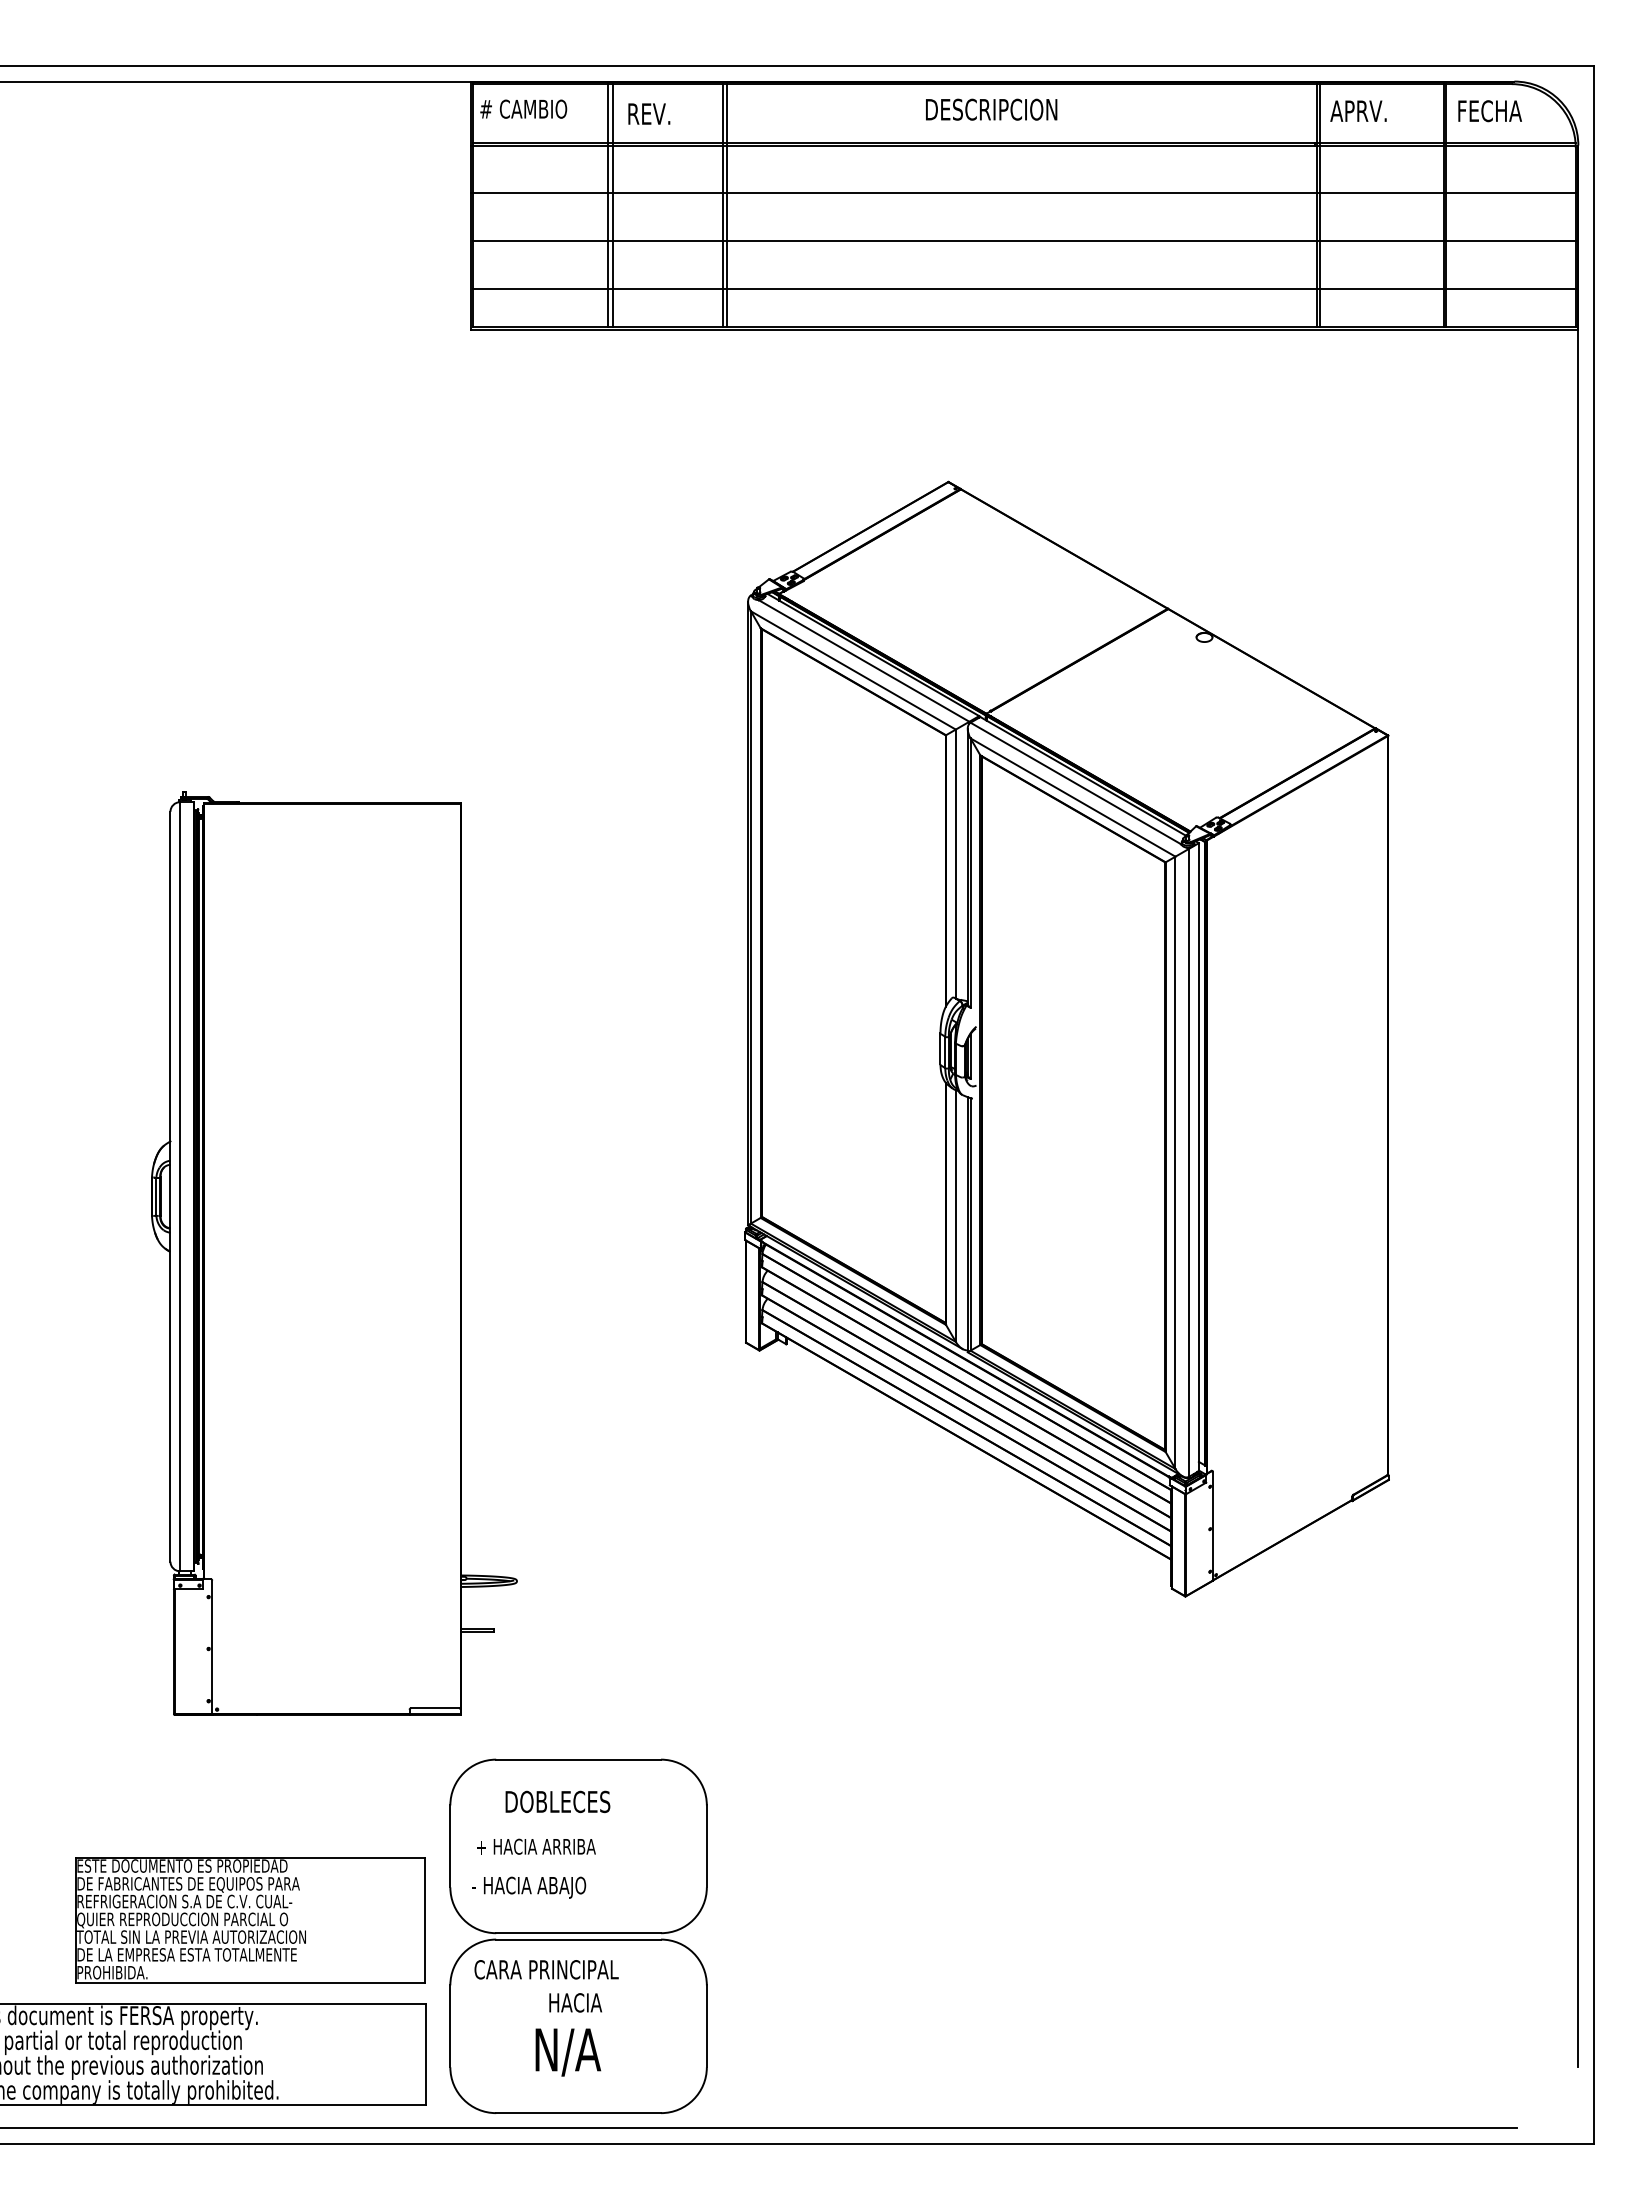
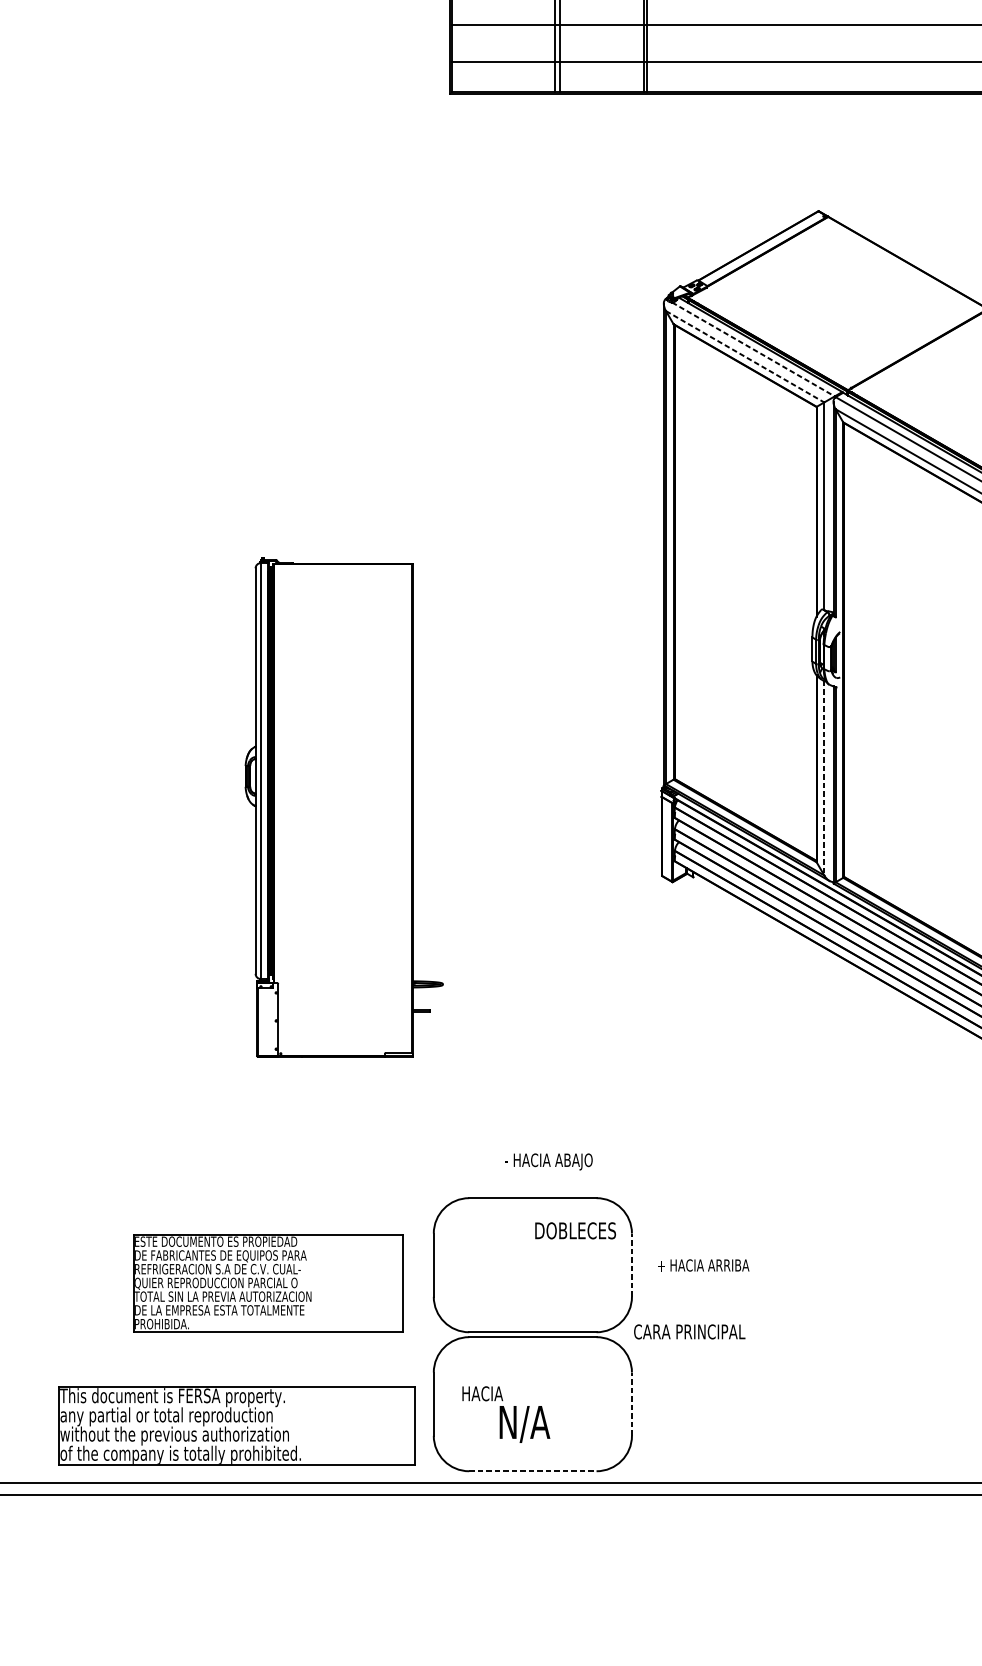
line: (864, 660) -> (753, 349), solid -> dashed
line: (853, 670) -> (745, 356), solid -> dashed
line: (955, 1216) -> (824, 778), solid -> dashed
part: (334, 1253) -> (344, 807), size x0.7
text: (557, 1801) -> (575, 1230), moved
text: (536, 1846) -> (703, 1265), moved
line: (706, 1846) -> (631, 1265), solid -> dashed
text: (529, 1887) -> (549, 1161), moved
part: (250, 1920) -> (268, 1283), moved
text: (546, 1969) -> (689, 1331), moved
text: (575, 2002) -> (482, 1393), moved
line: (706, 2026) -> (631, 1404), solid -> dashed
line: (579, 2113) -> (533, 1471), solid -> dashed

